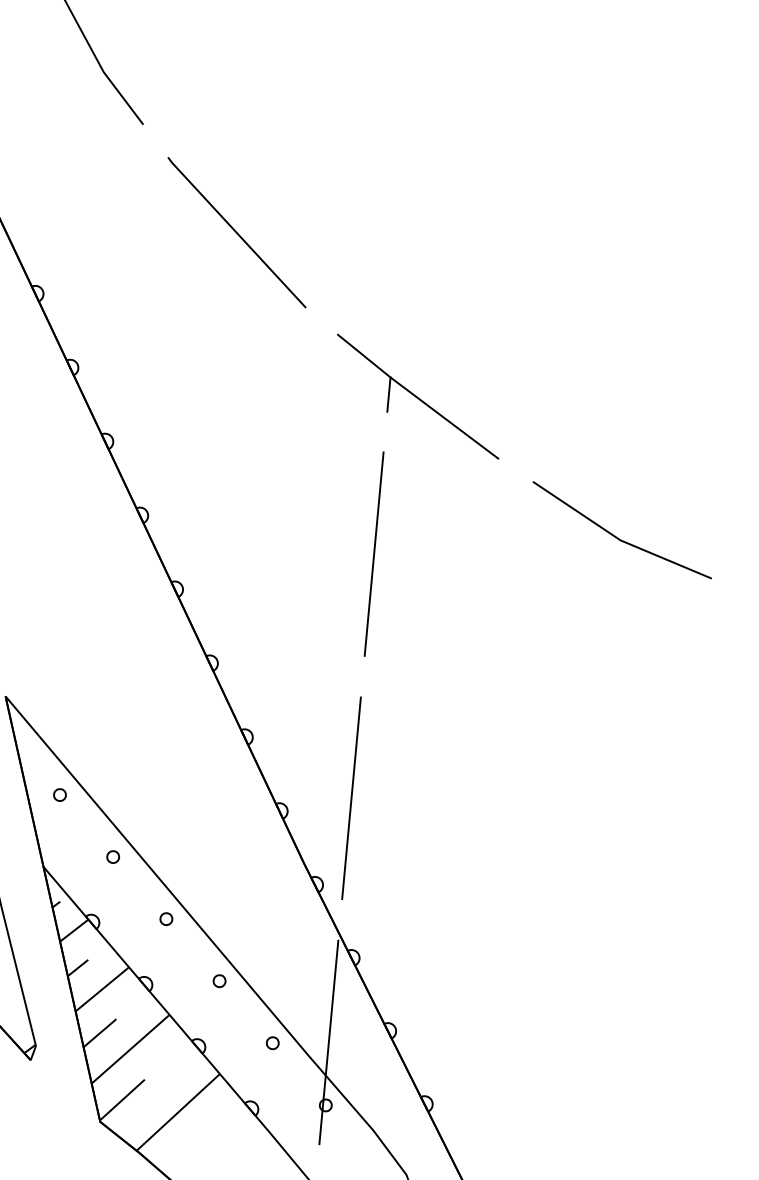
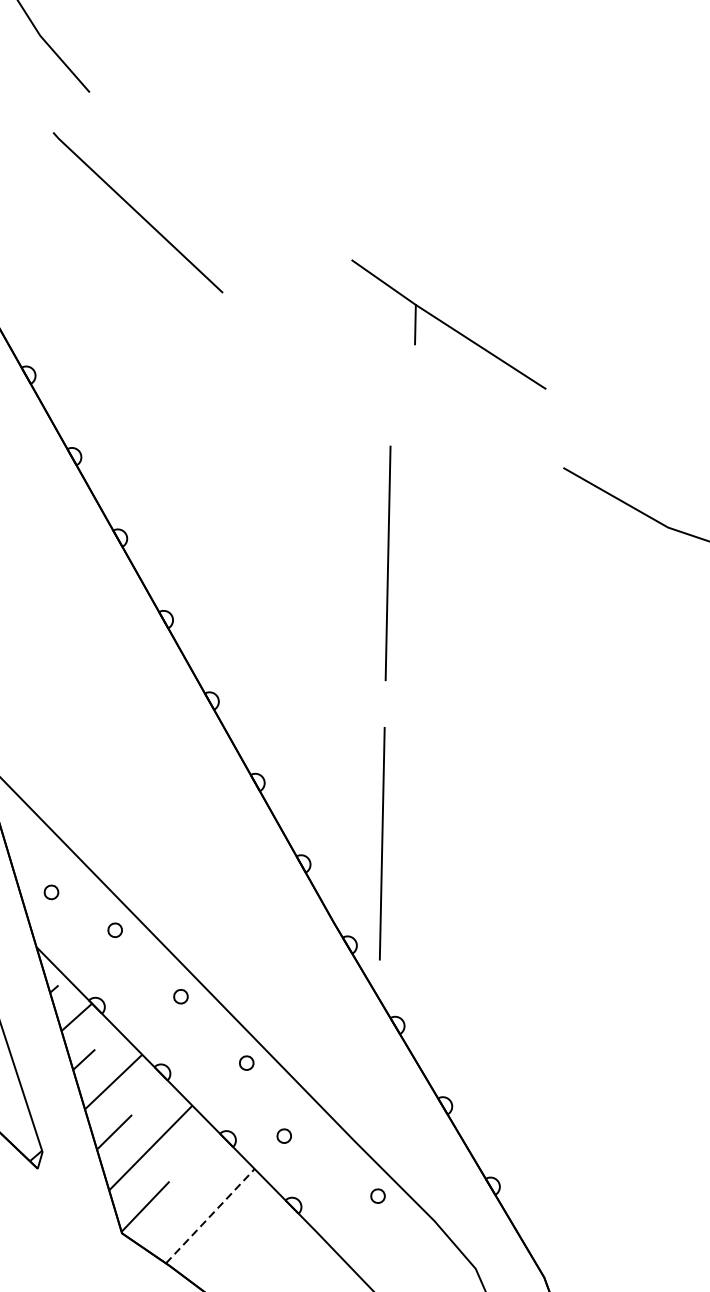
line: (236, 232) -> (137, 212), moved
part: (418, 396) -> (449, 324), moved
part: (59, 794) -> (50, 891), moved
line: (328, 1042) -> (375, 1124), removed
part: (272, 1043) -> (283, 1136), moved
line: (178, 1112) -> (210, 1216), solid -> dashed

